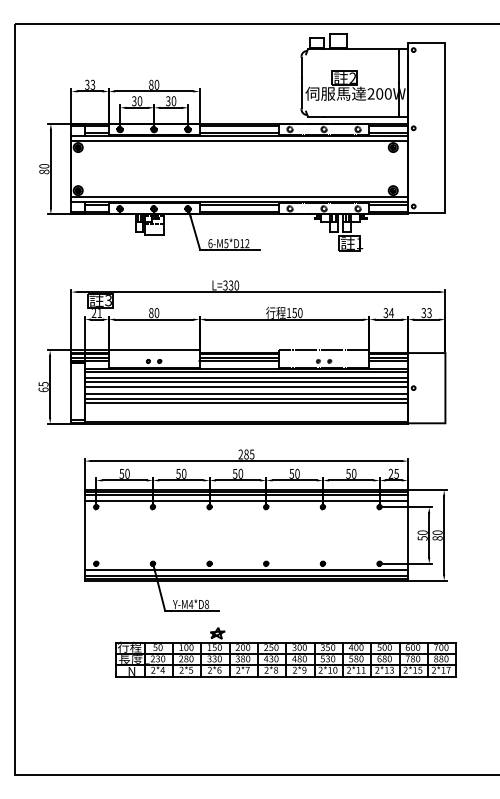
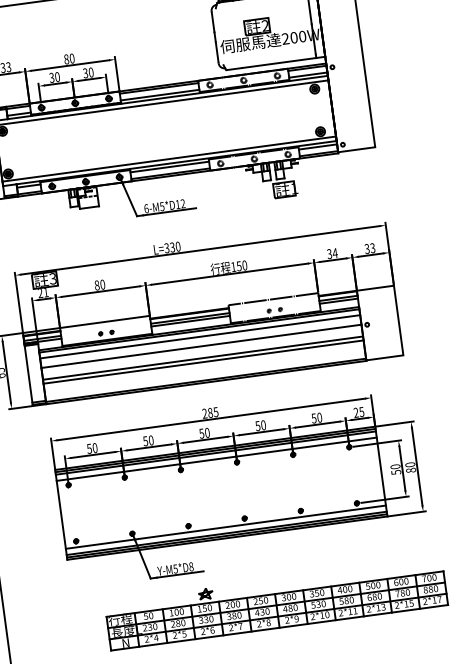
line: (246, 381) -> (200, 340), removed
line: (246, 393) -> (202, 352), removed
text: (190, 604) -> (175, 569), Y-M4*D8 -> Y-M5*D8

